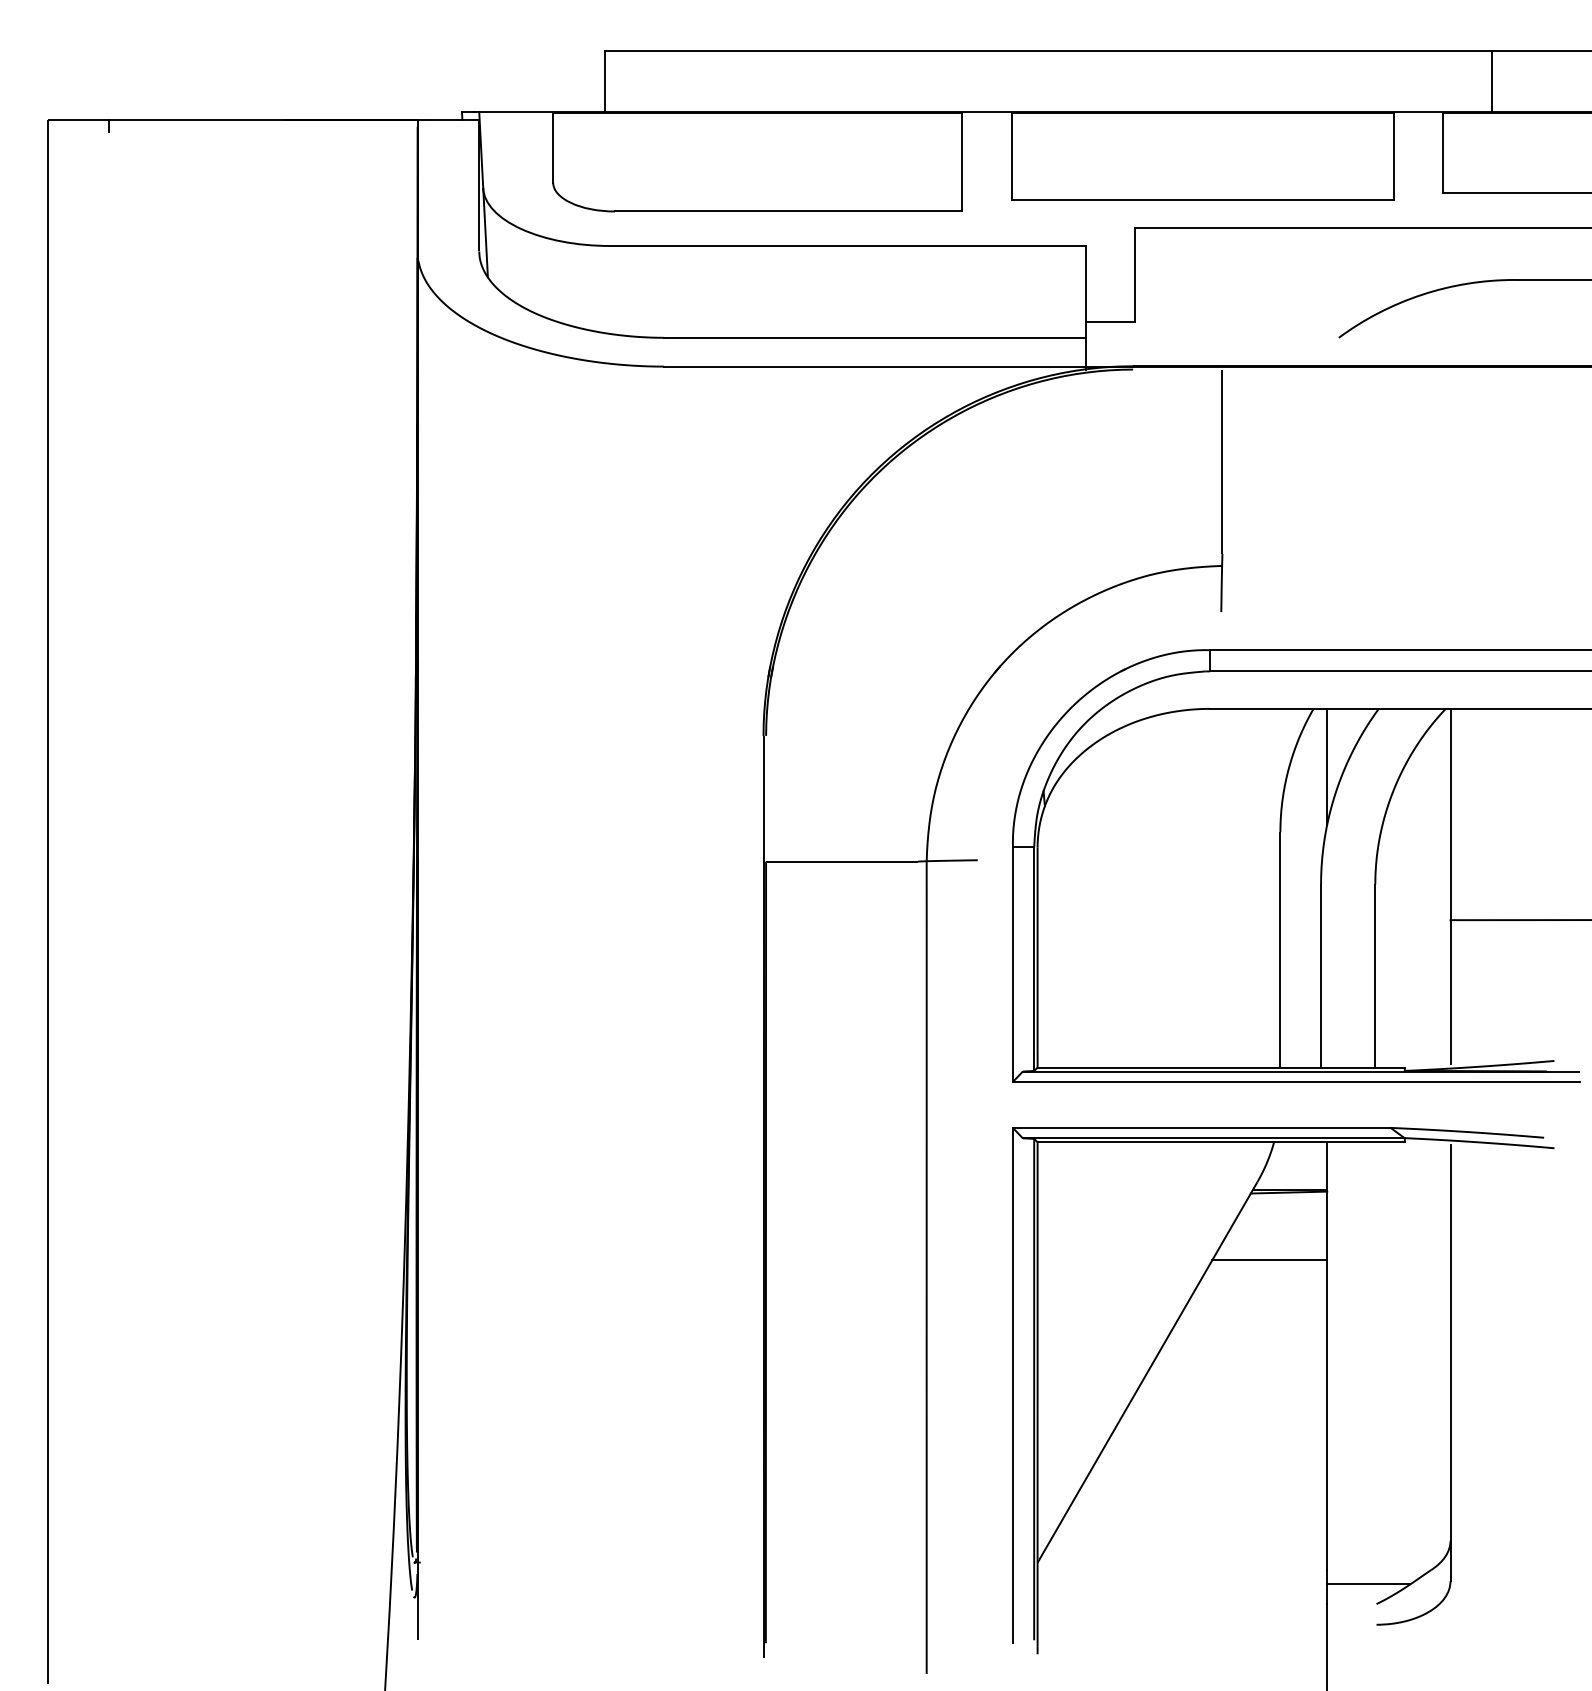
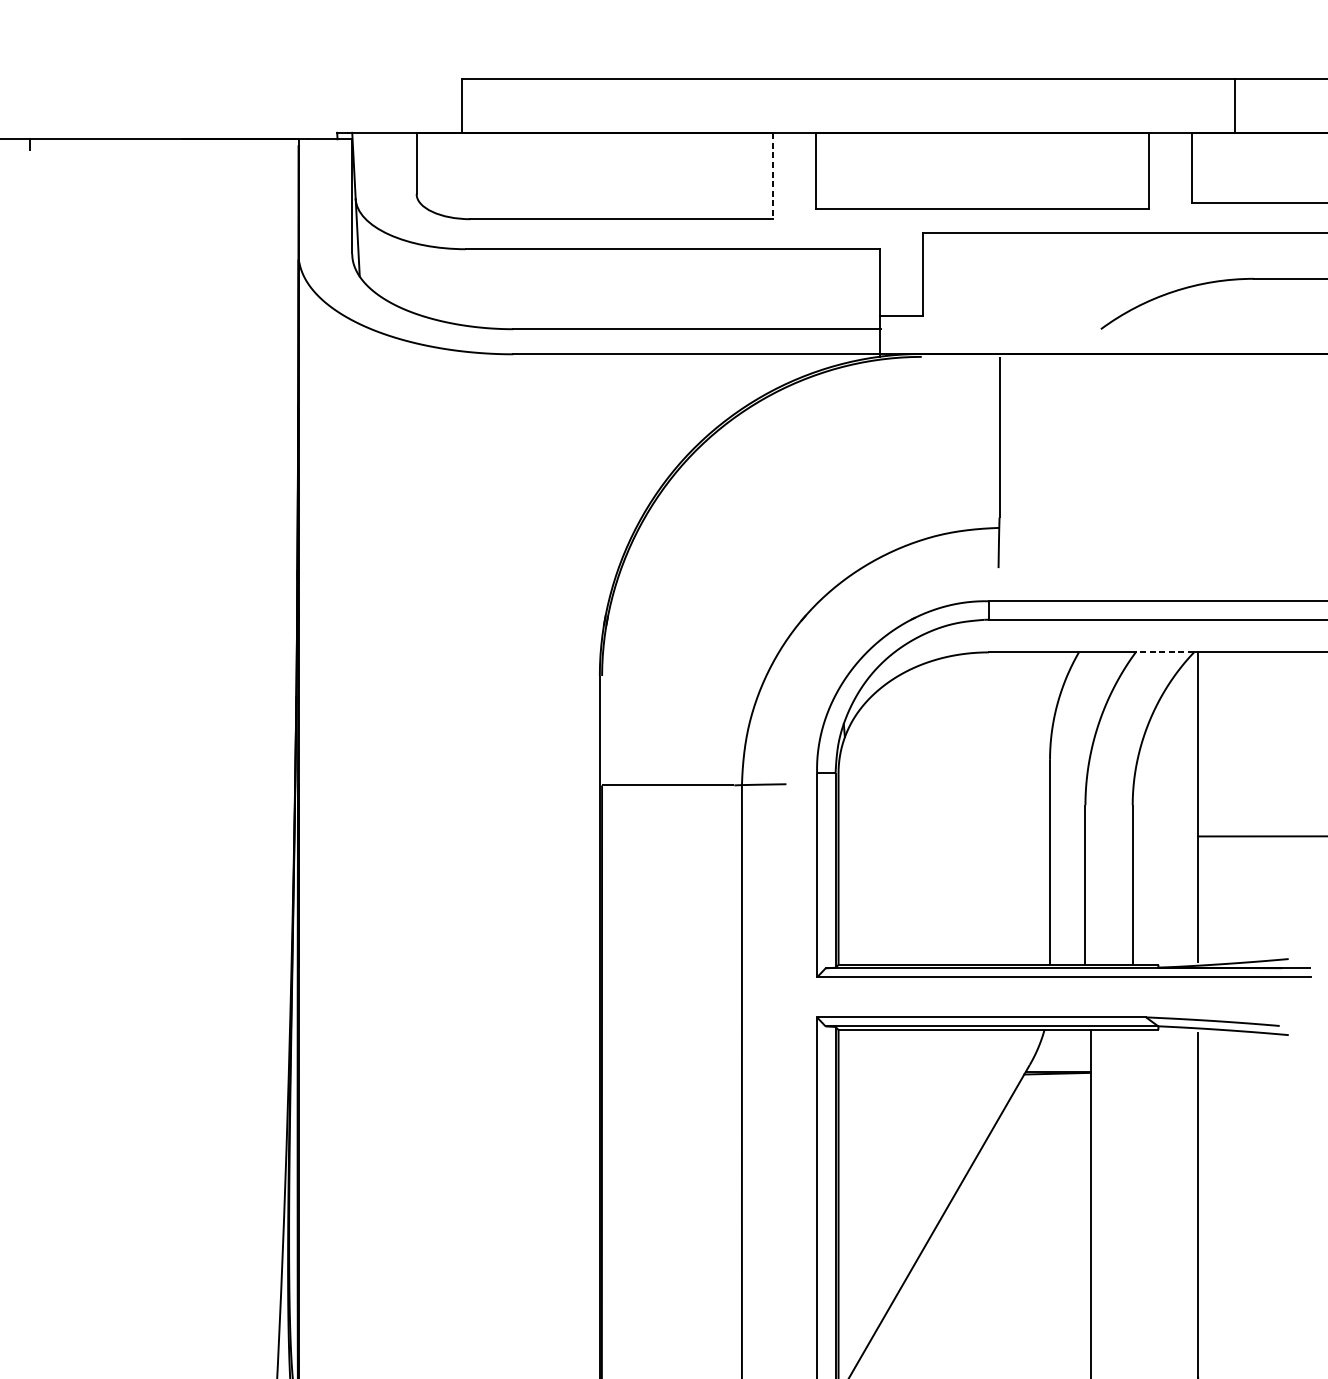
line: (962, 162) -> (773, 176), solid -> dashed
line: (1411, 708) -> (1164, 652), solid -> dashed
line: (1327, 766) -> (1091, 702), removed
line: (1269, 1260) -> (1040, 1132), removed

